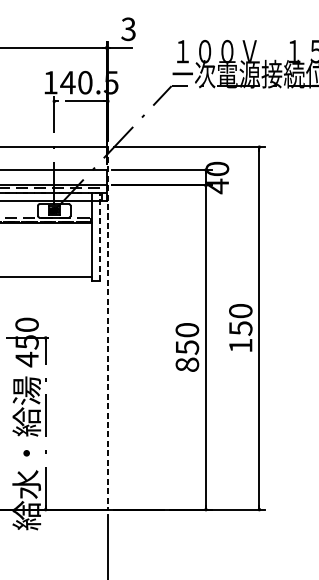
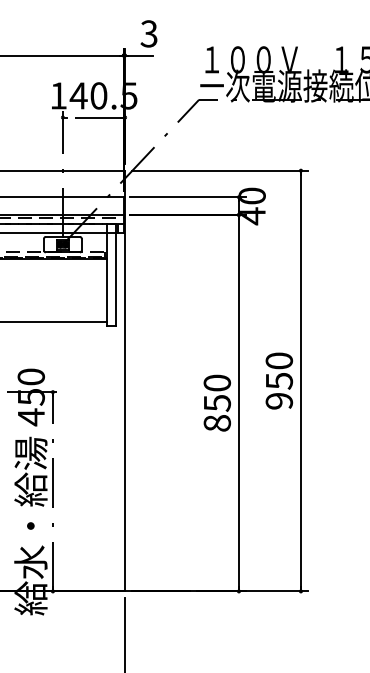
line: (100, 237) -> (116, 275), dashed -> solid
line: (108, 328) -> (125, 381), dashed -> solid
text: (240, 346) -> (279, 401), 150 -> 950

